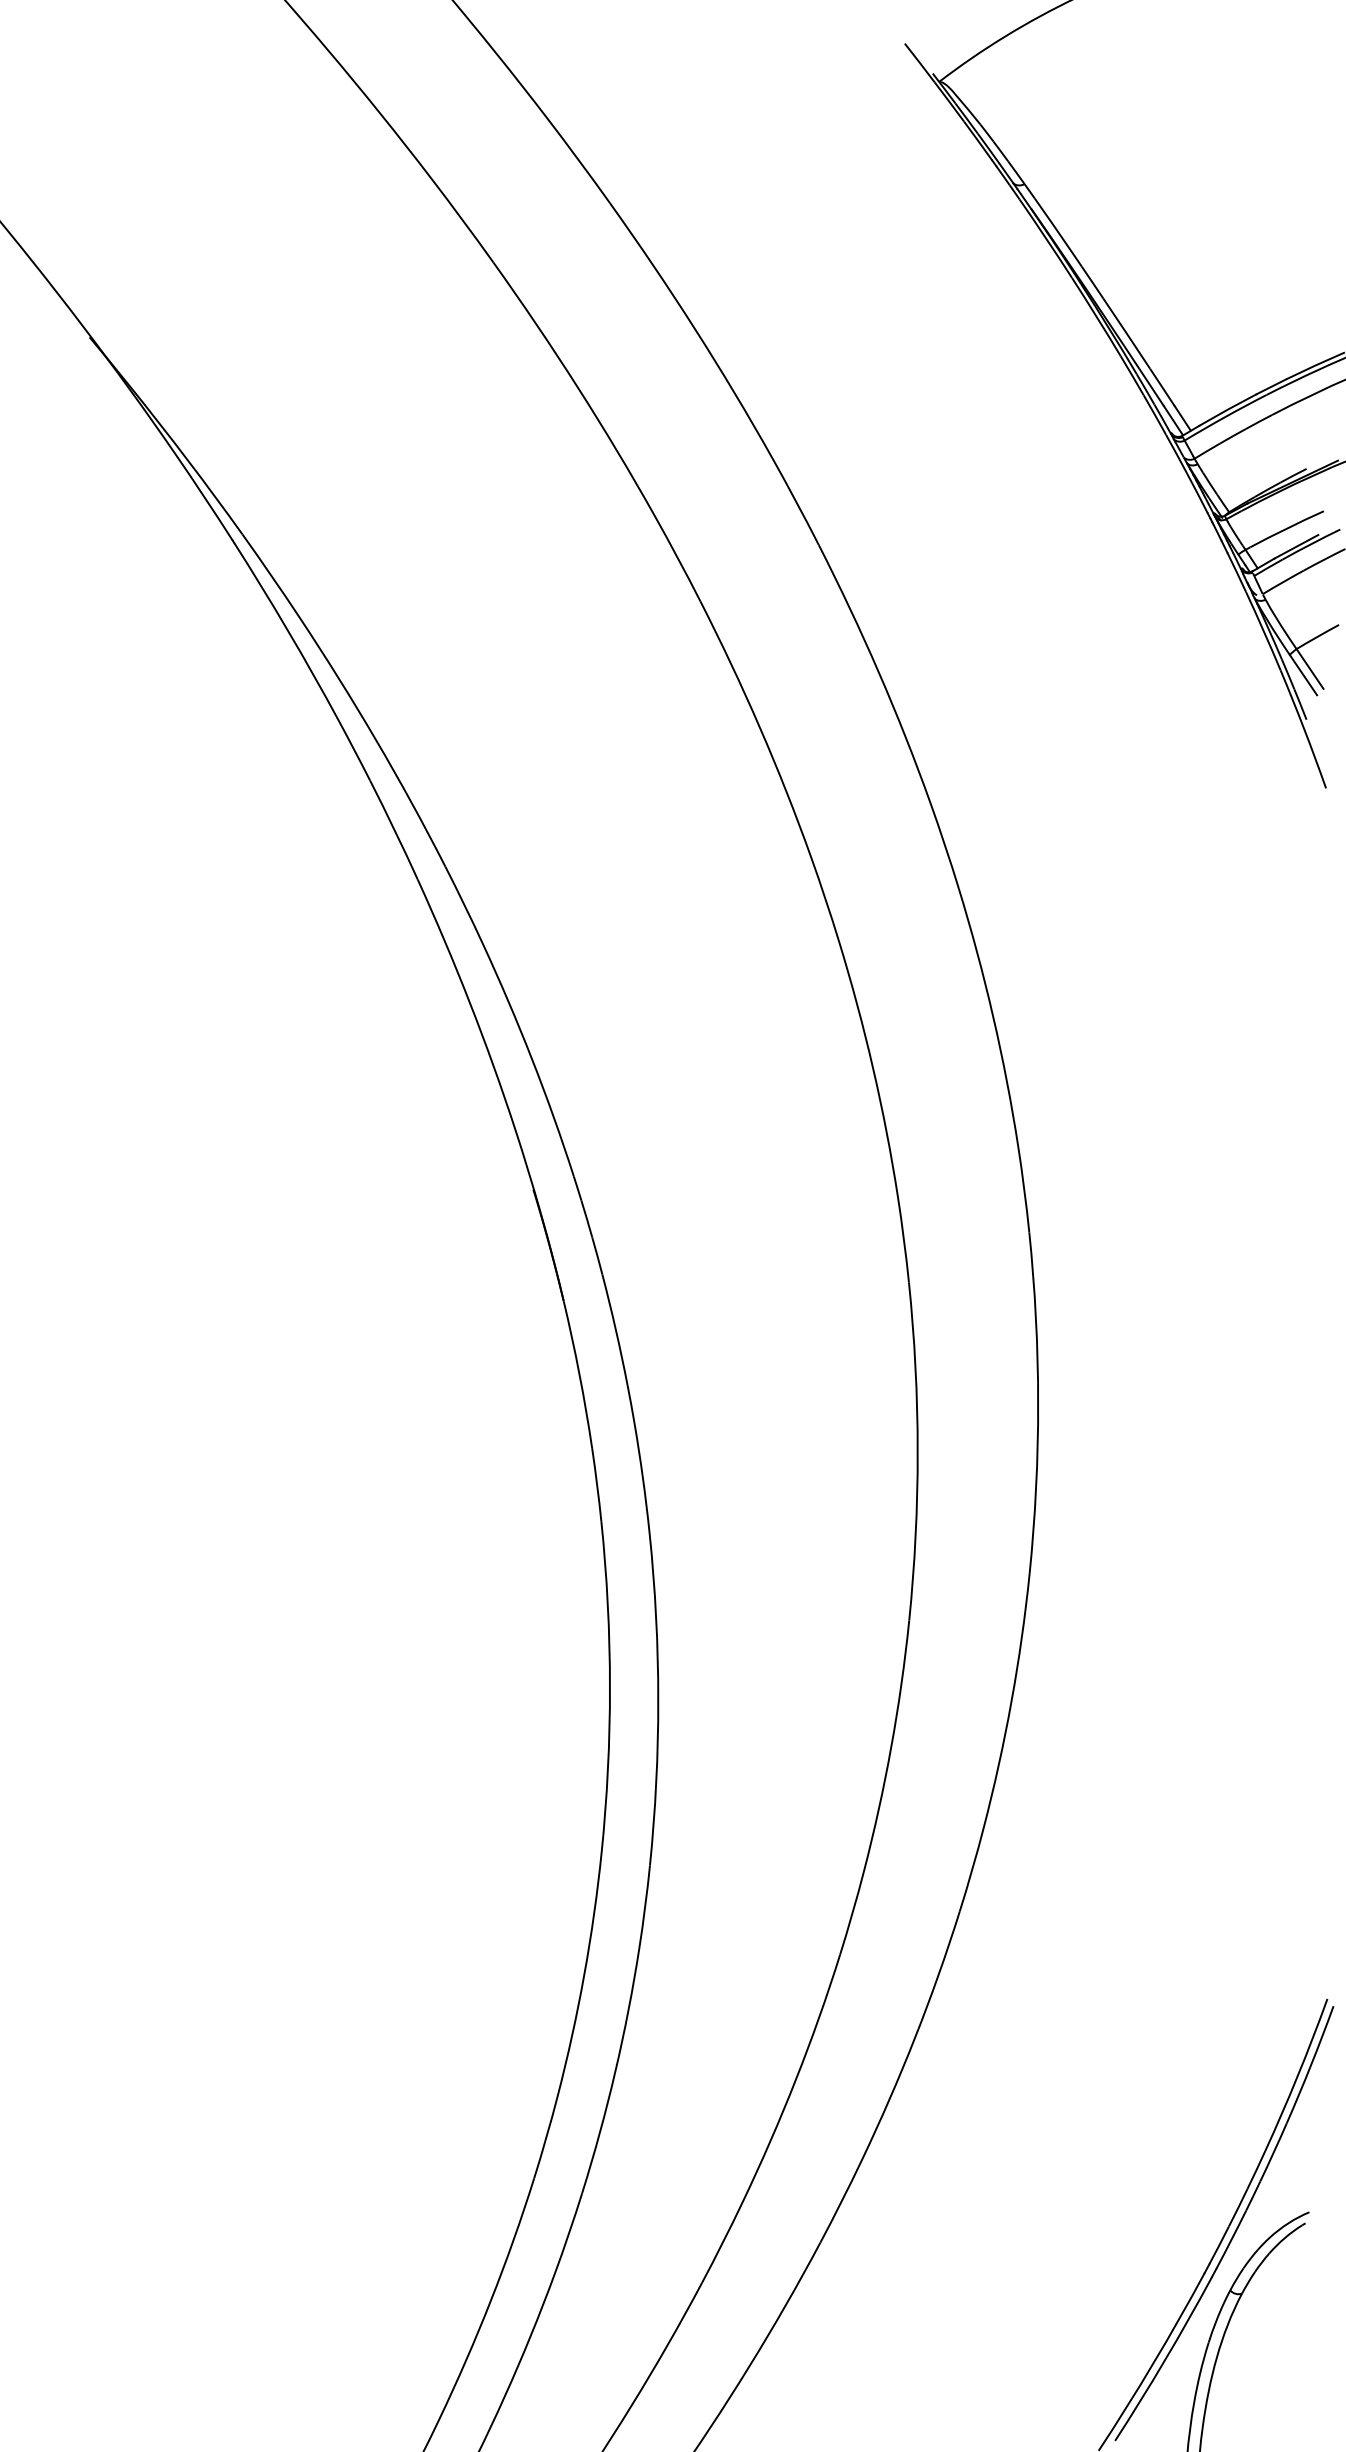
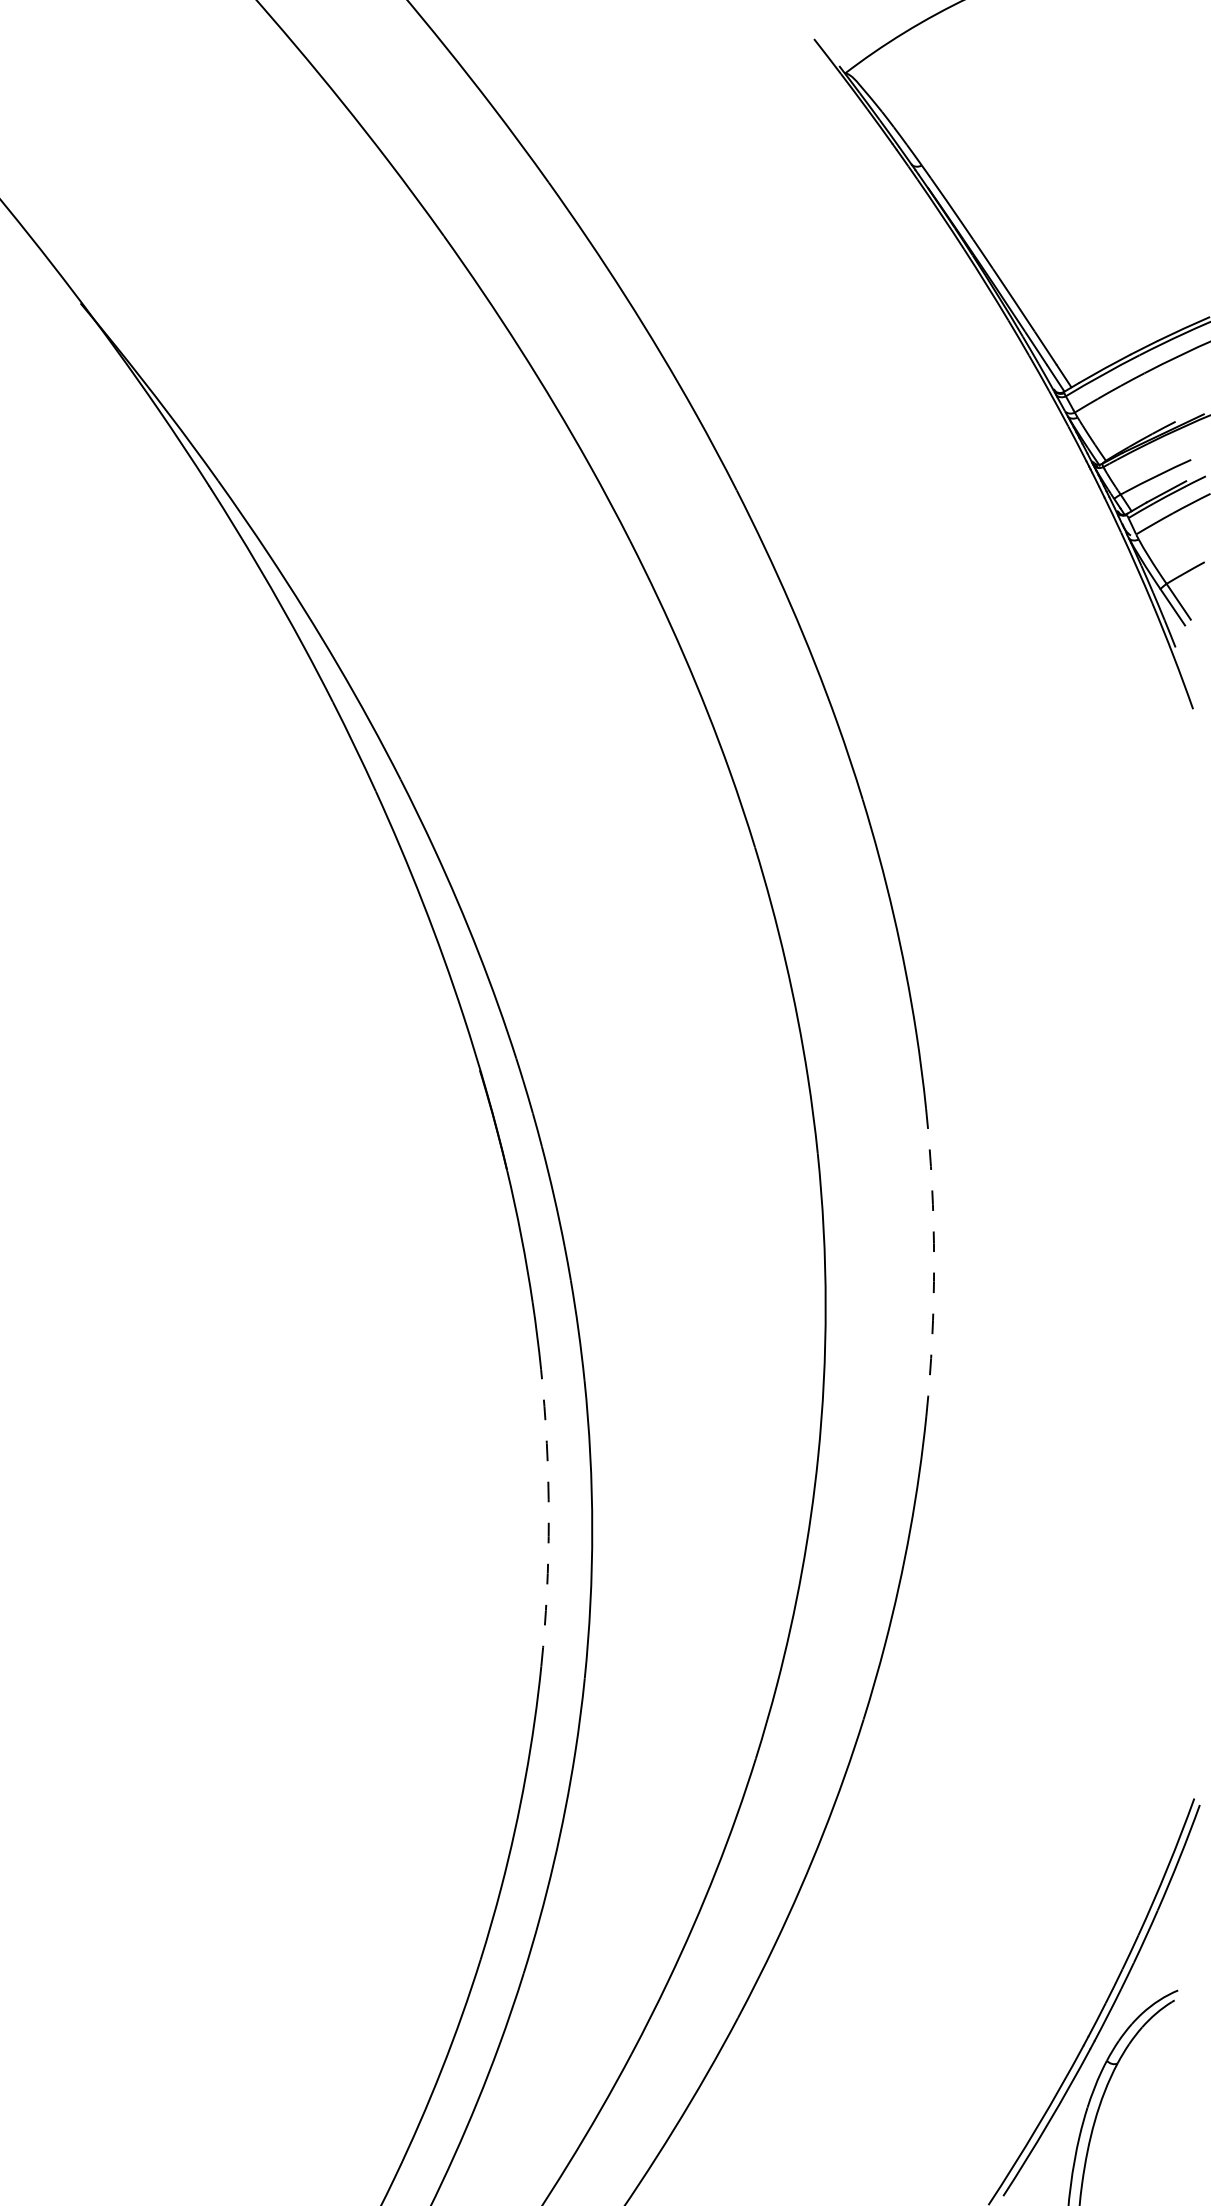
arc: (1038, 1403) -> (934, 1262), solid -> dashed
arc: (609, 1686) -> (548, 1517), solid -> dashed

